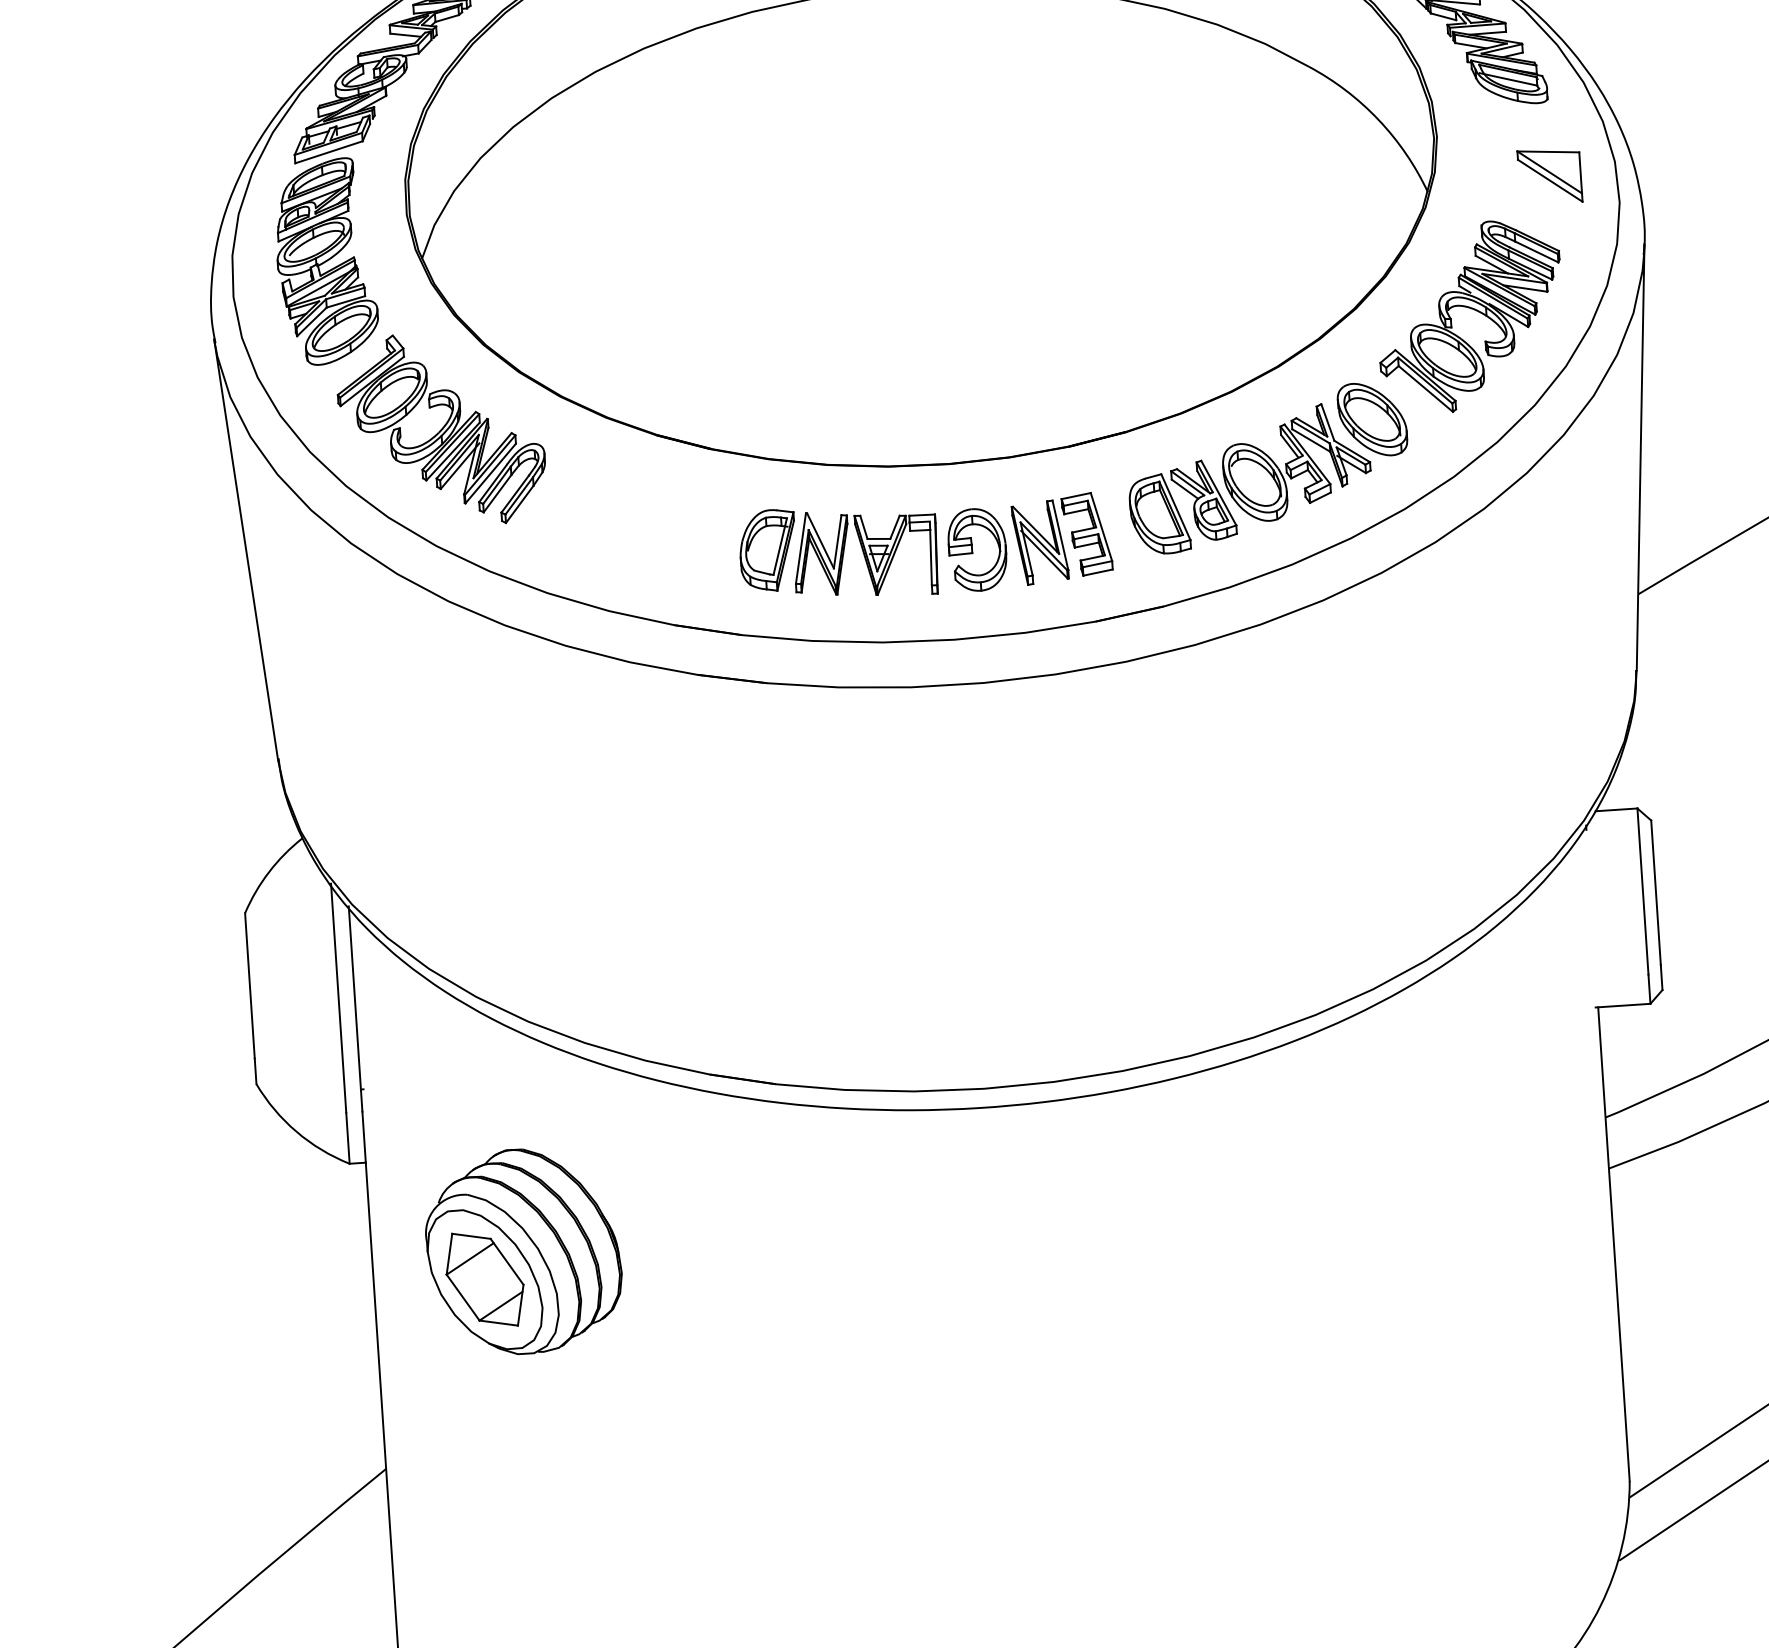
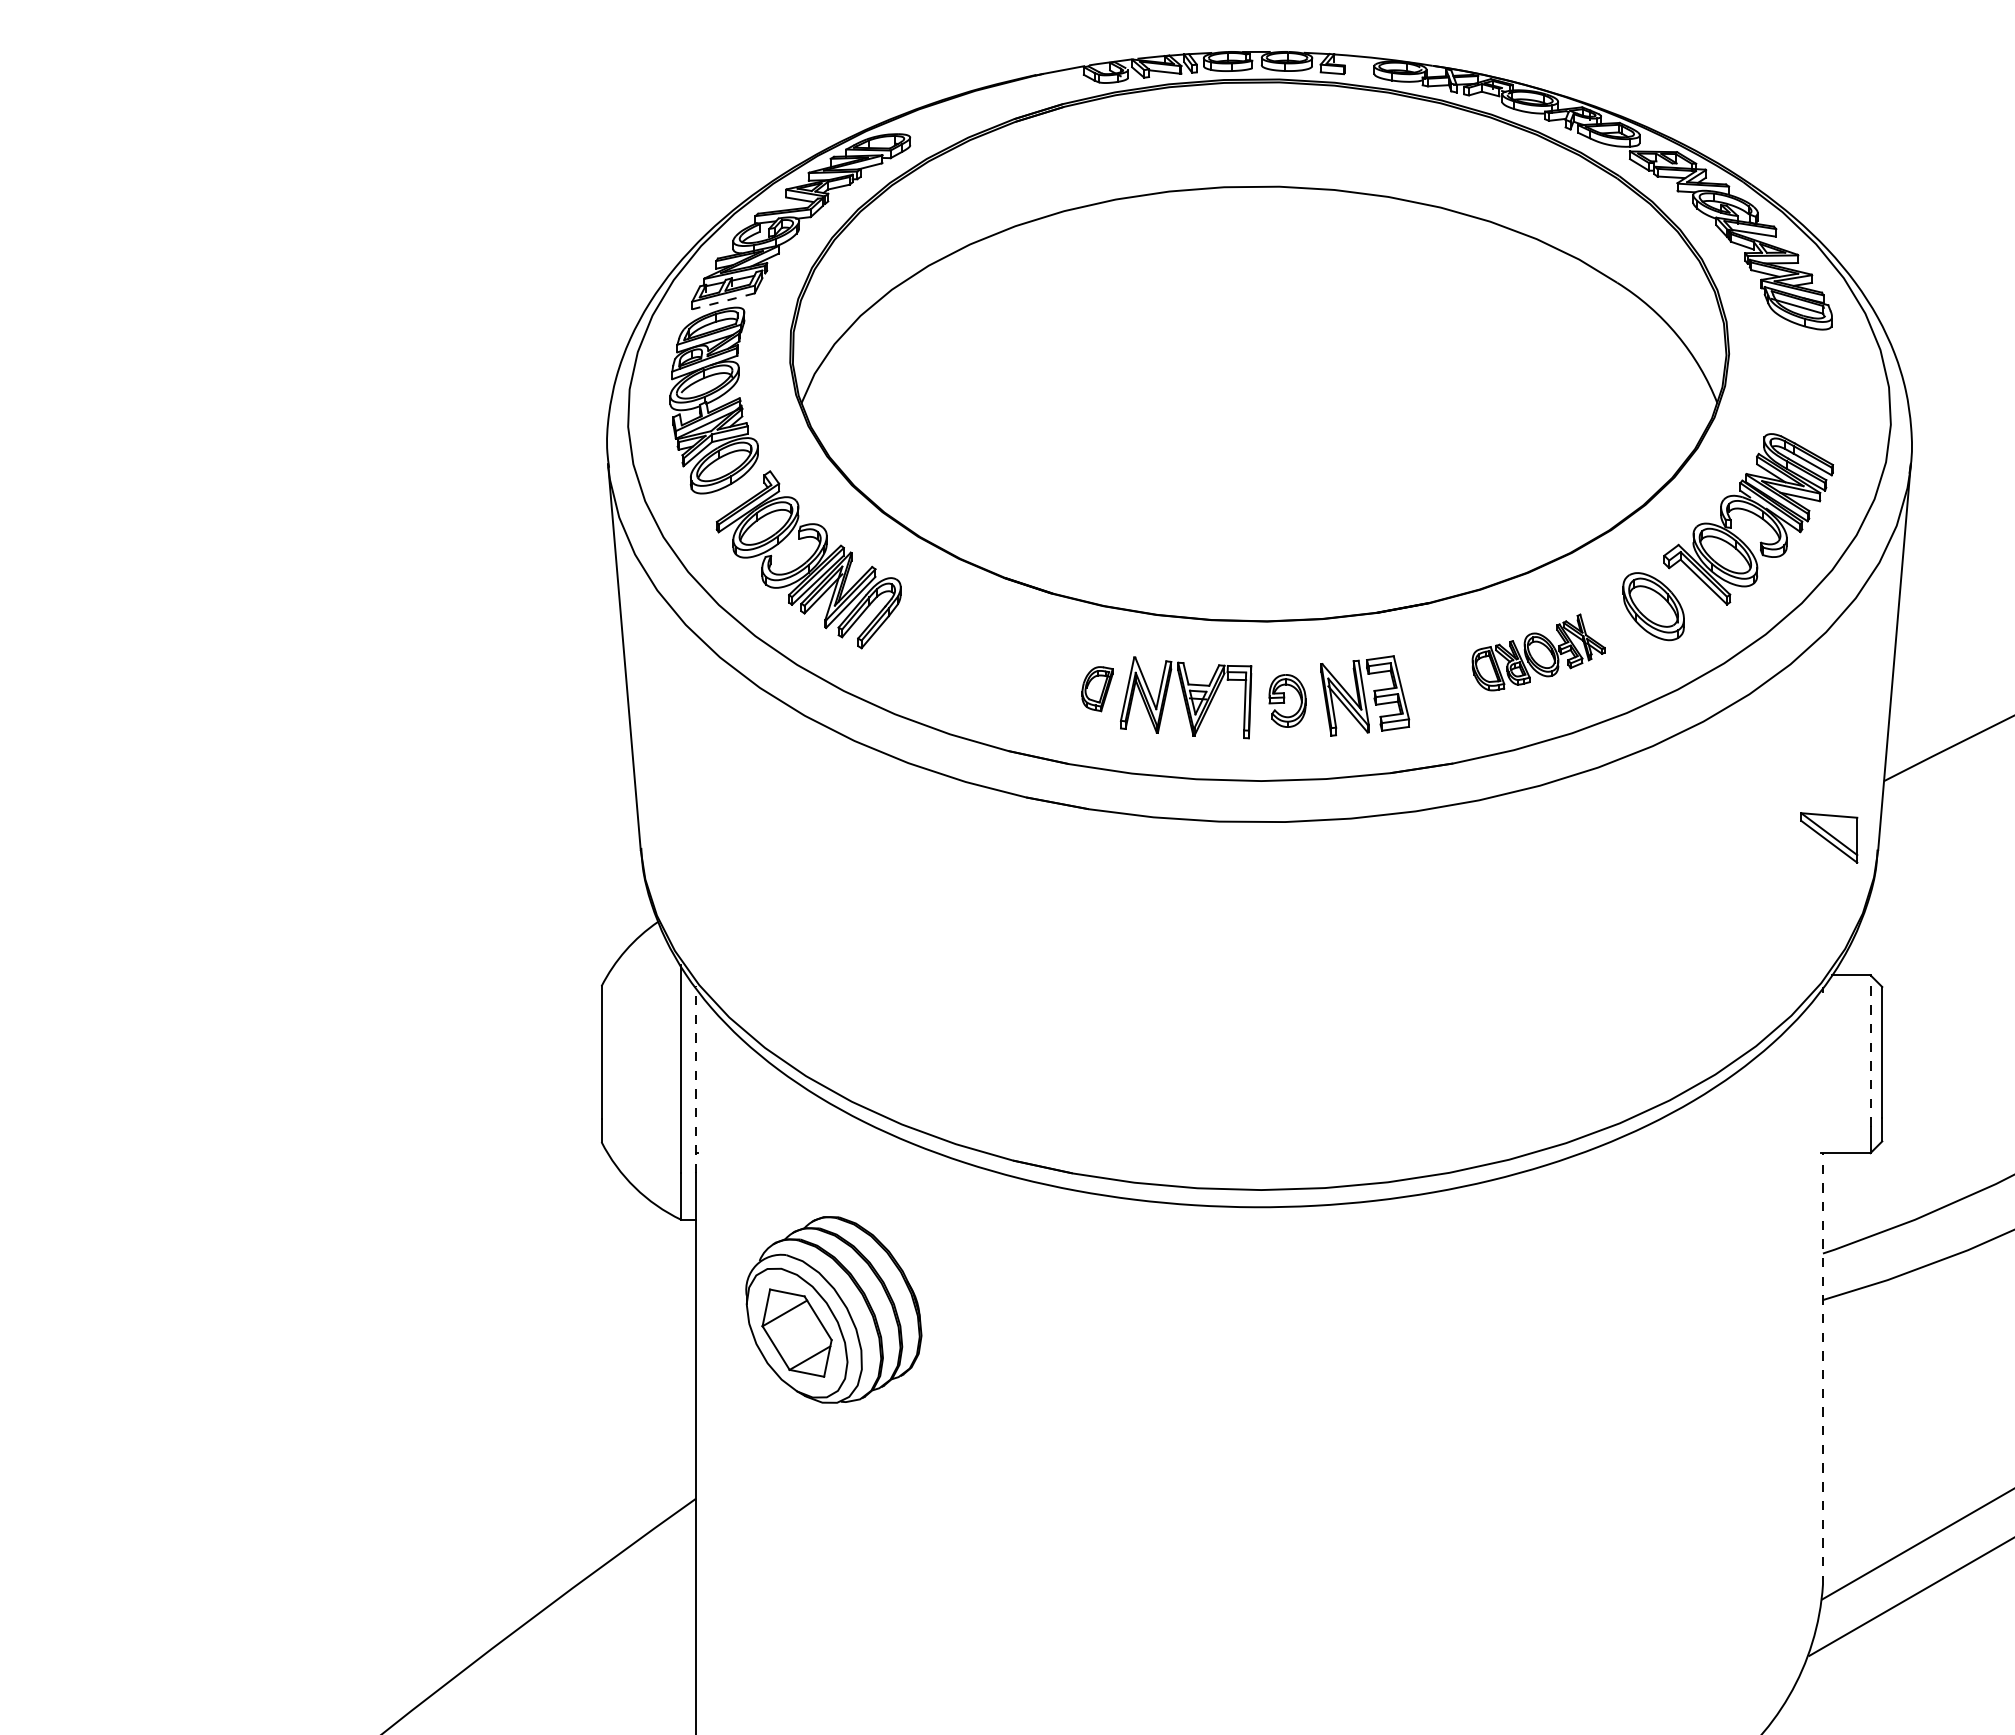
line: (327, 152) -> (722, 301), solid -> dashed
part: (1550, 176) -> (1829, 837), moved
part: (1249, 478) -> (1538, 652), size x0.6
part: (977, 549) -> (1287, 700), size x0.7
part: (767, 550) -> (1097, 688), size x0.6
line: (1642, 891) -> (1870, 1050), solid -> dashed
line: (355, 1008) -> (695, 1079), solid -> dashed
line: (1613, 1244) -> (1822, 1369), solid -> dashed

